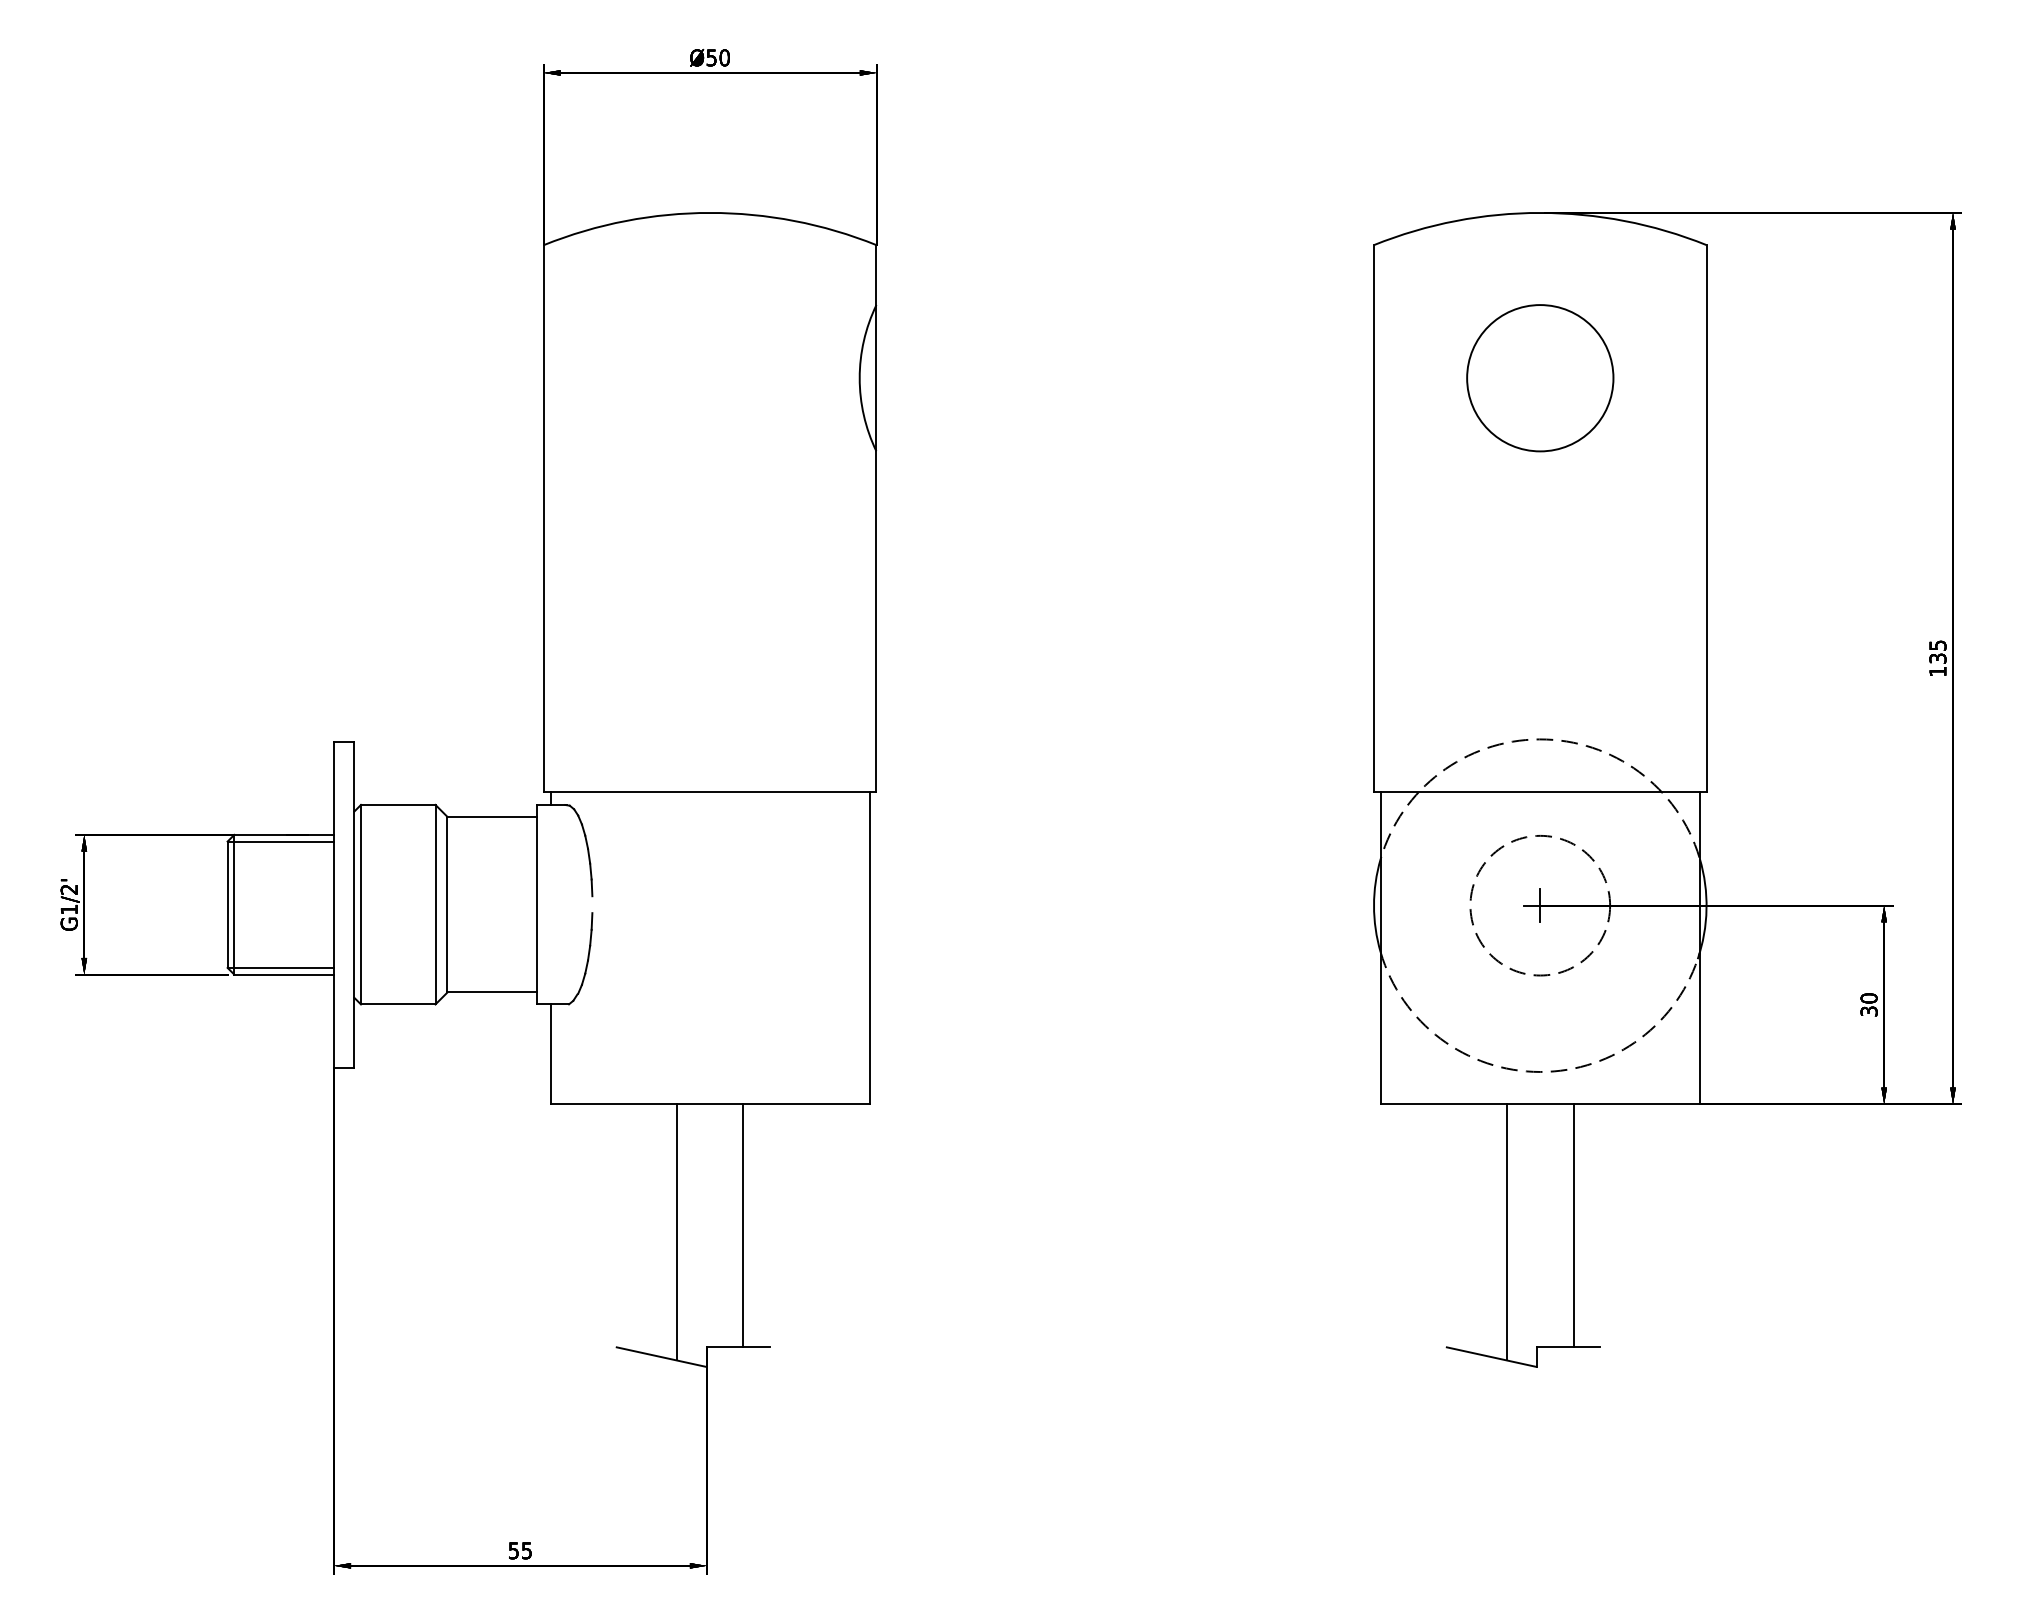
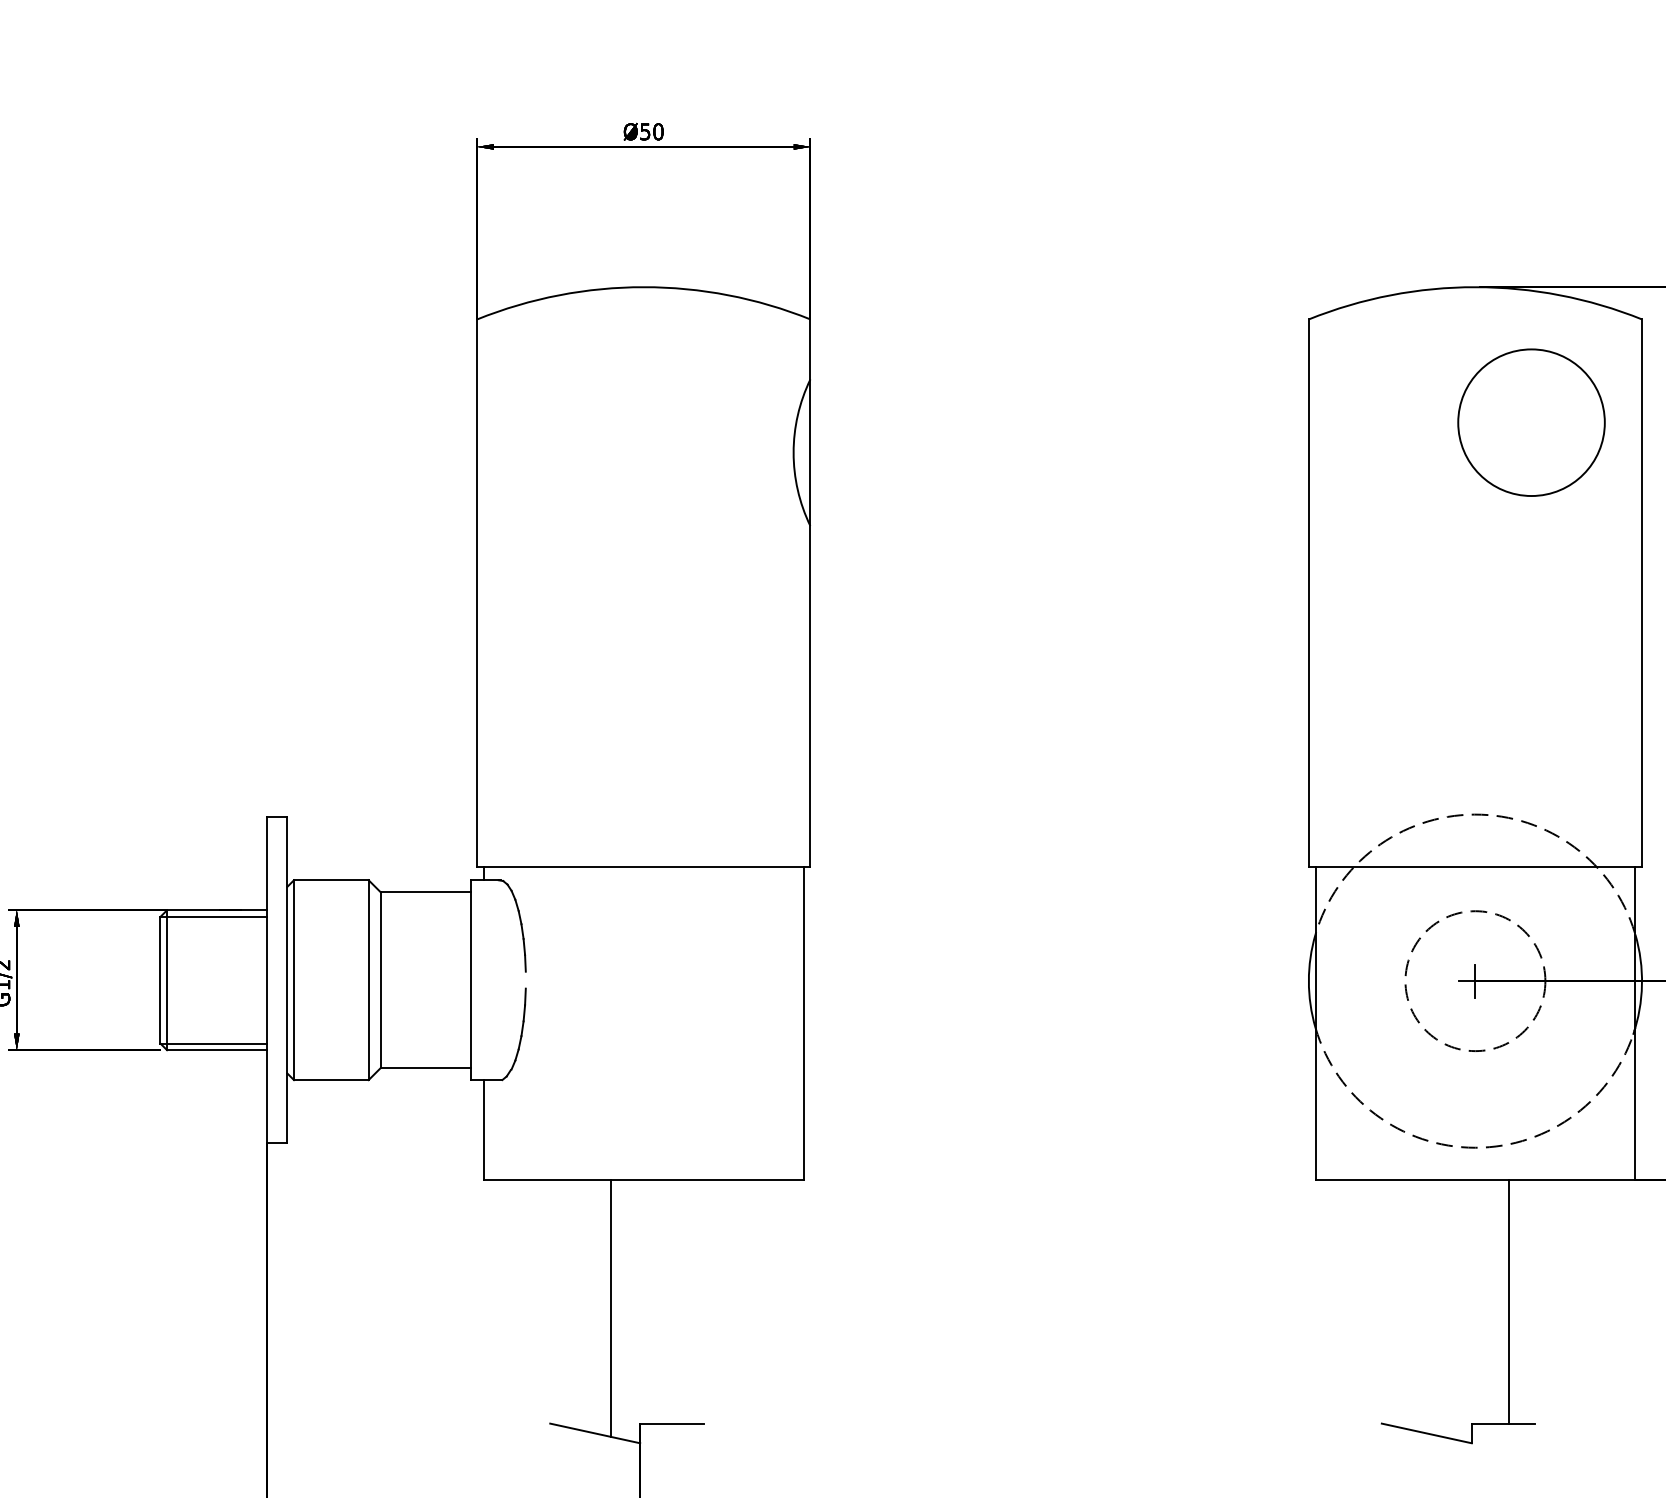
circle: (1540, 378) -> (1531, 422), moved
line: (743, 1225) -> (677, 1301), removed
line: (1507, 1232) -> (1442, 1308), removed

